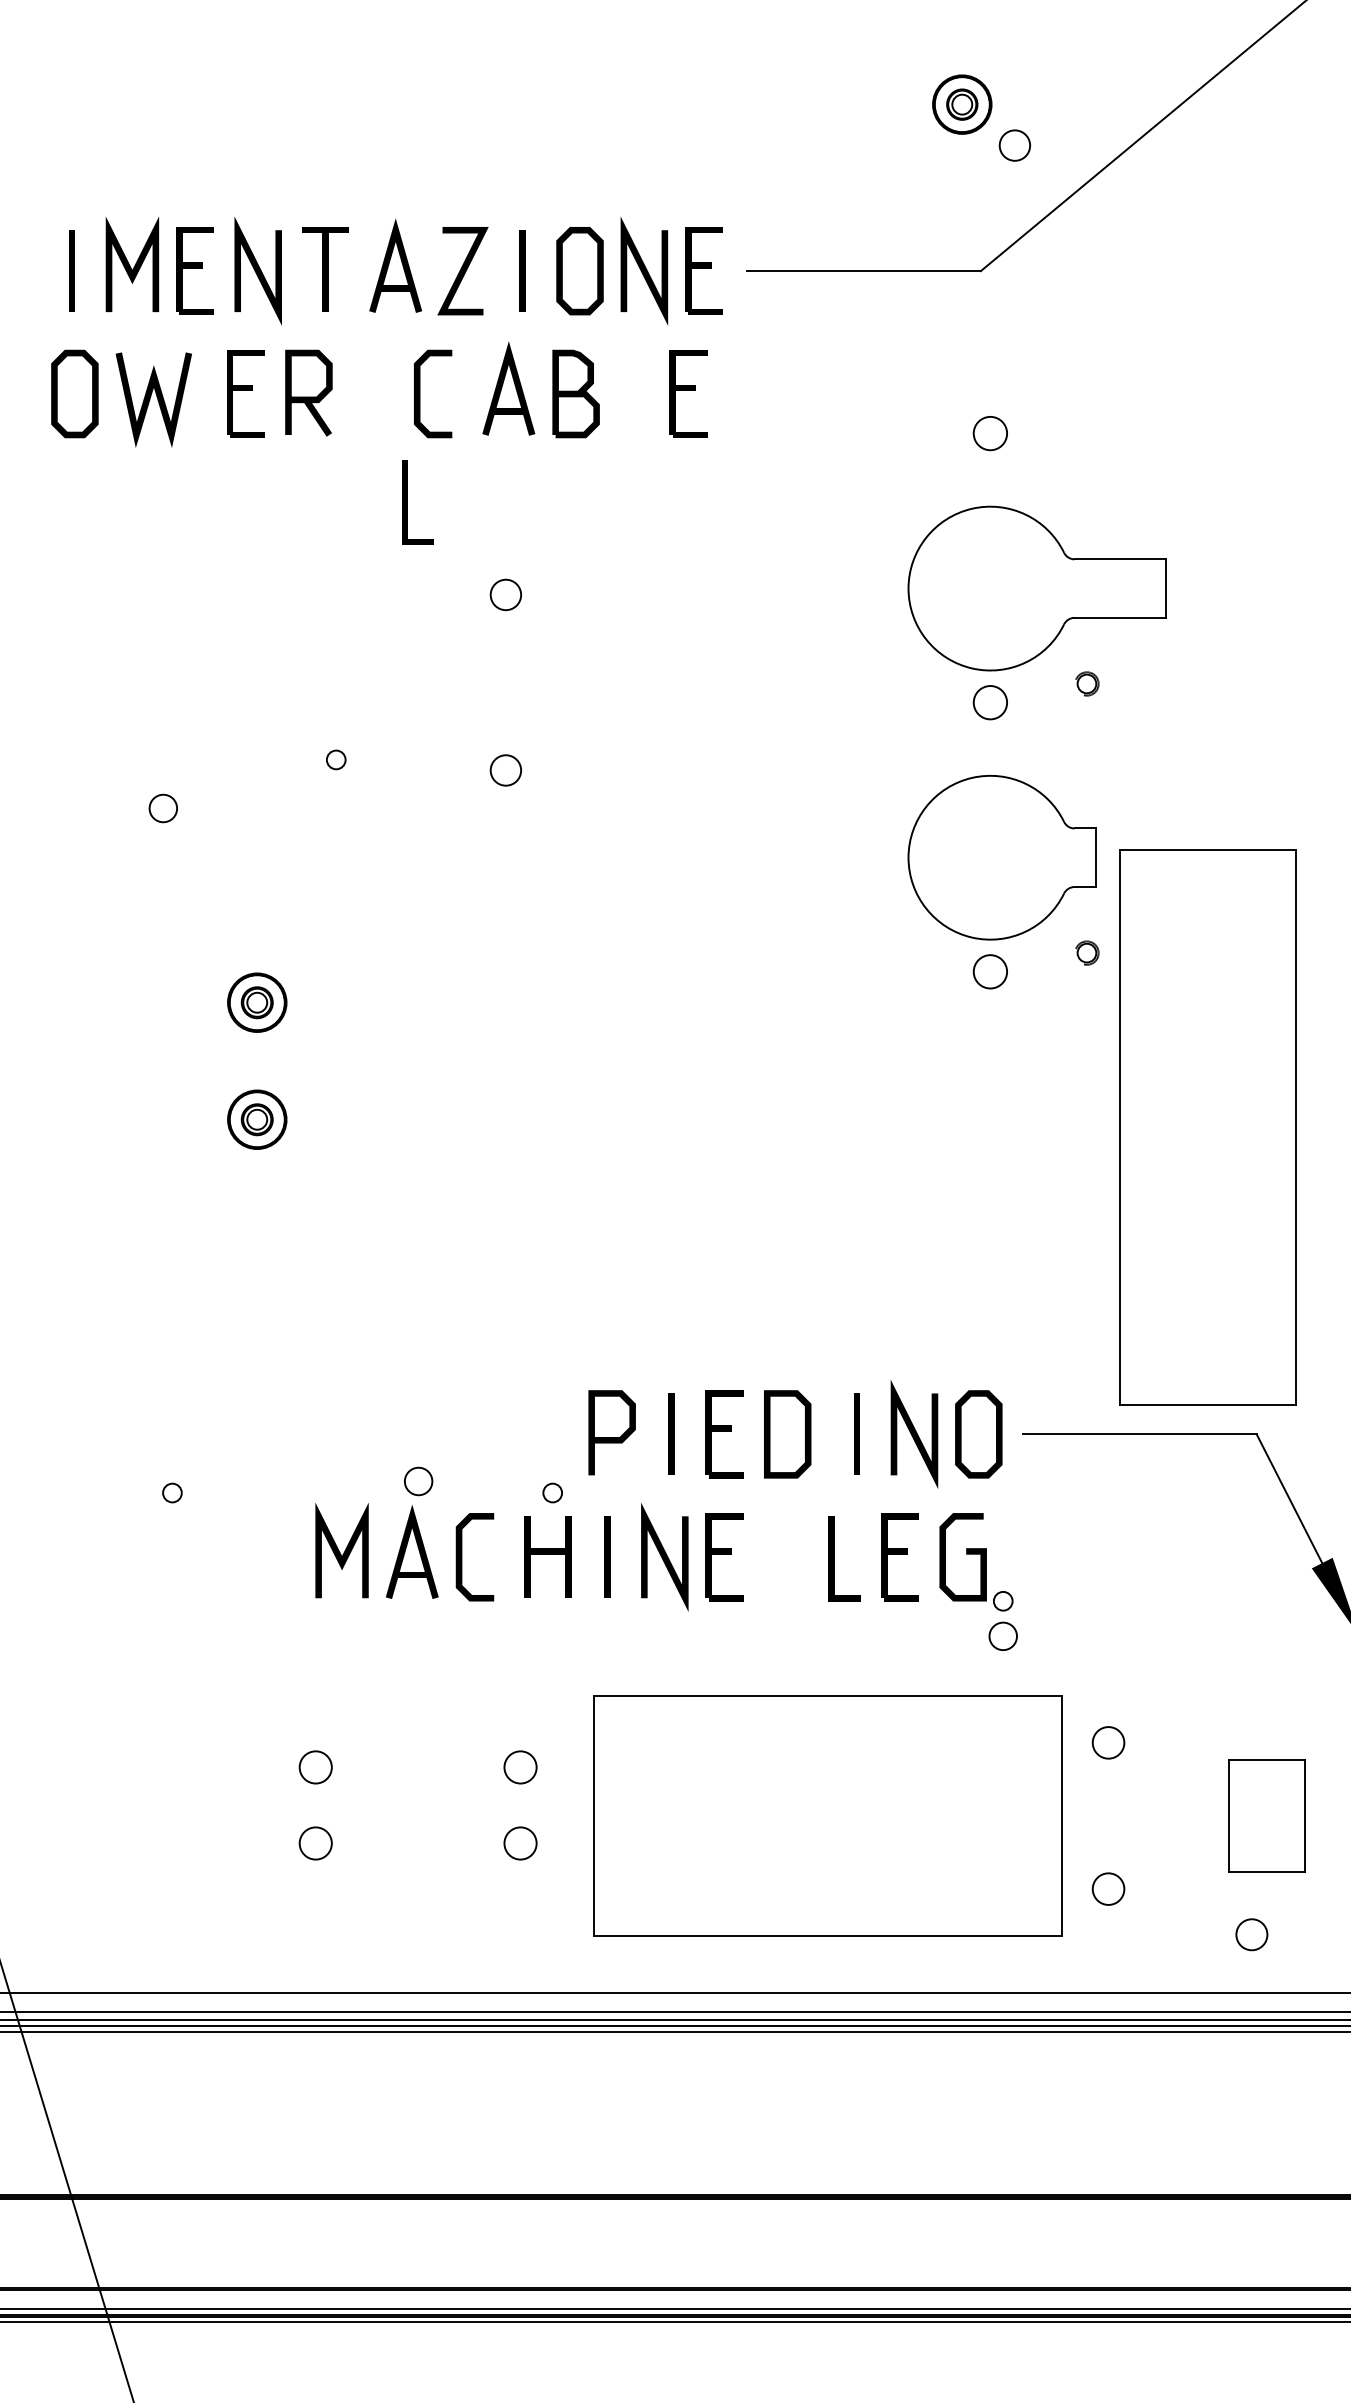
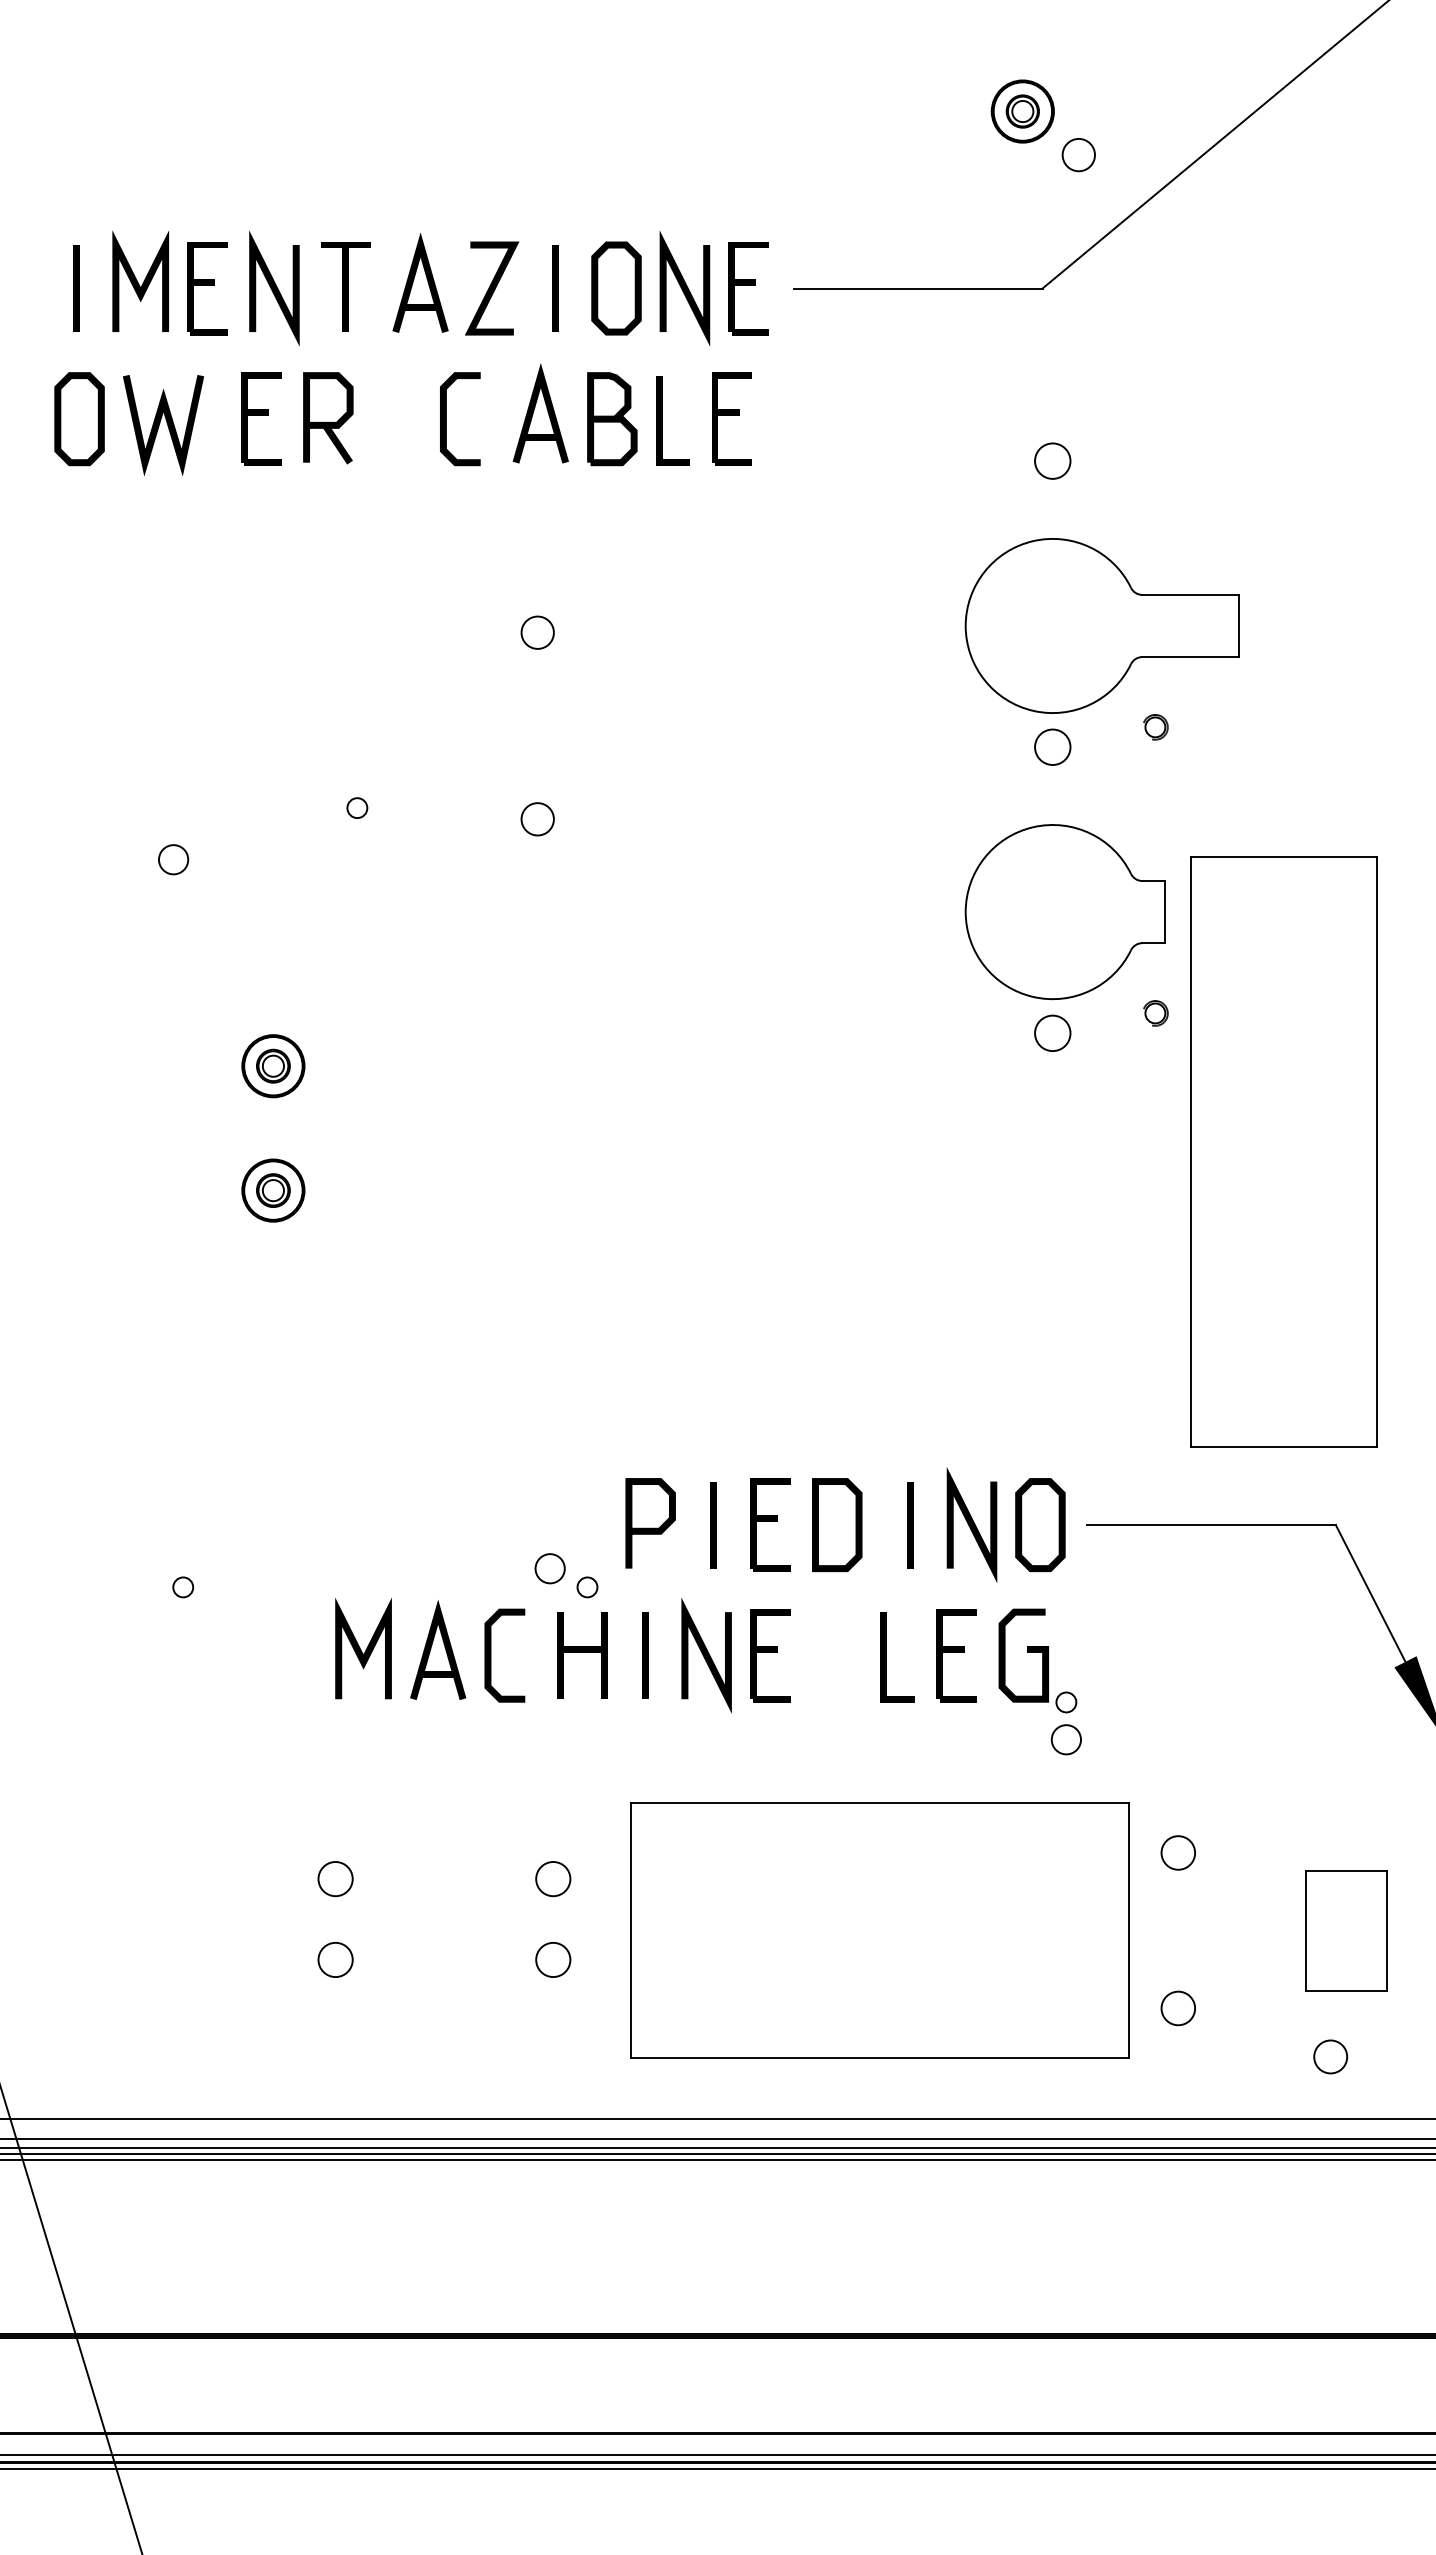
line: (407, 502) -> (661, 420), moved
part: (1207, 1127) -> (1283, 1152), moved
circle: (418, 1481) -> (550, 1568), moved

